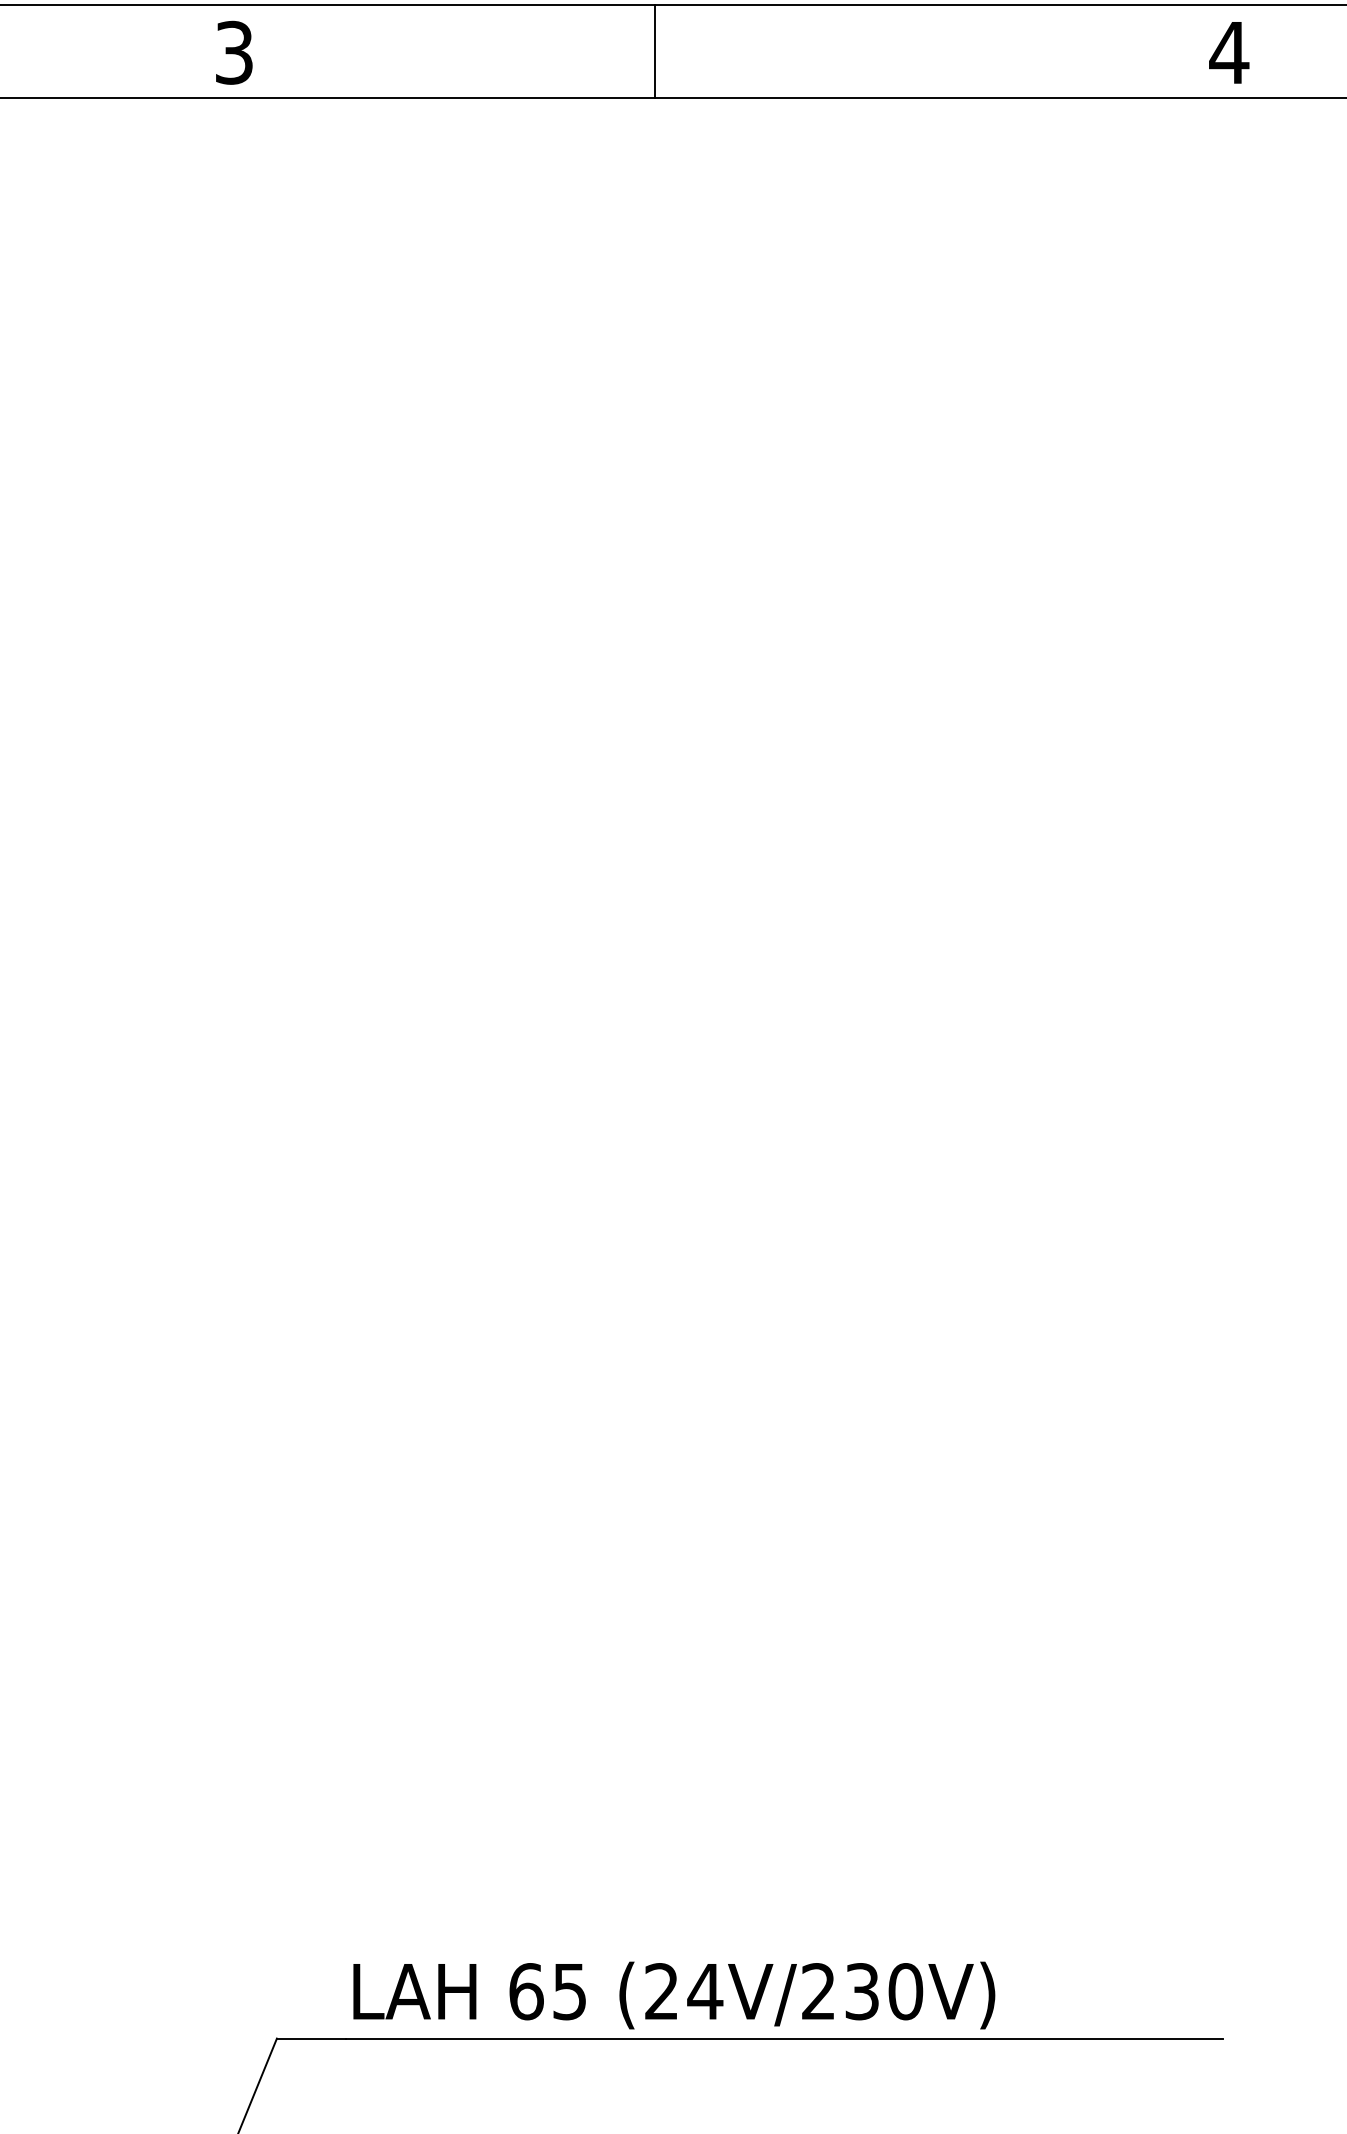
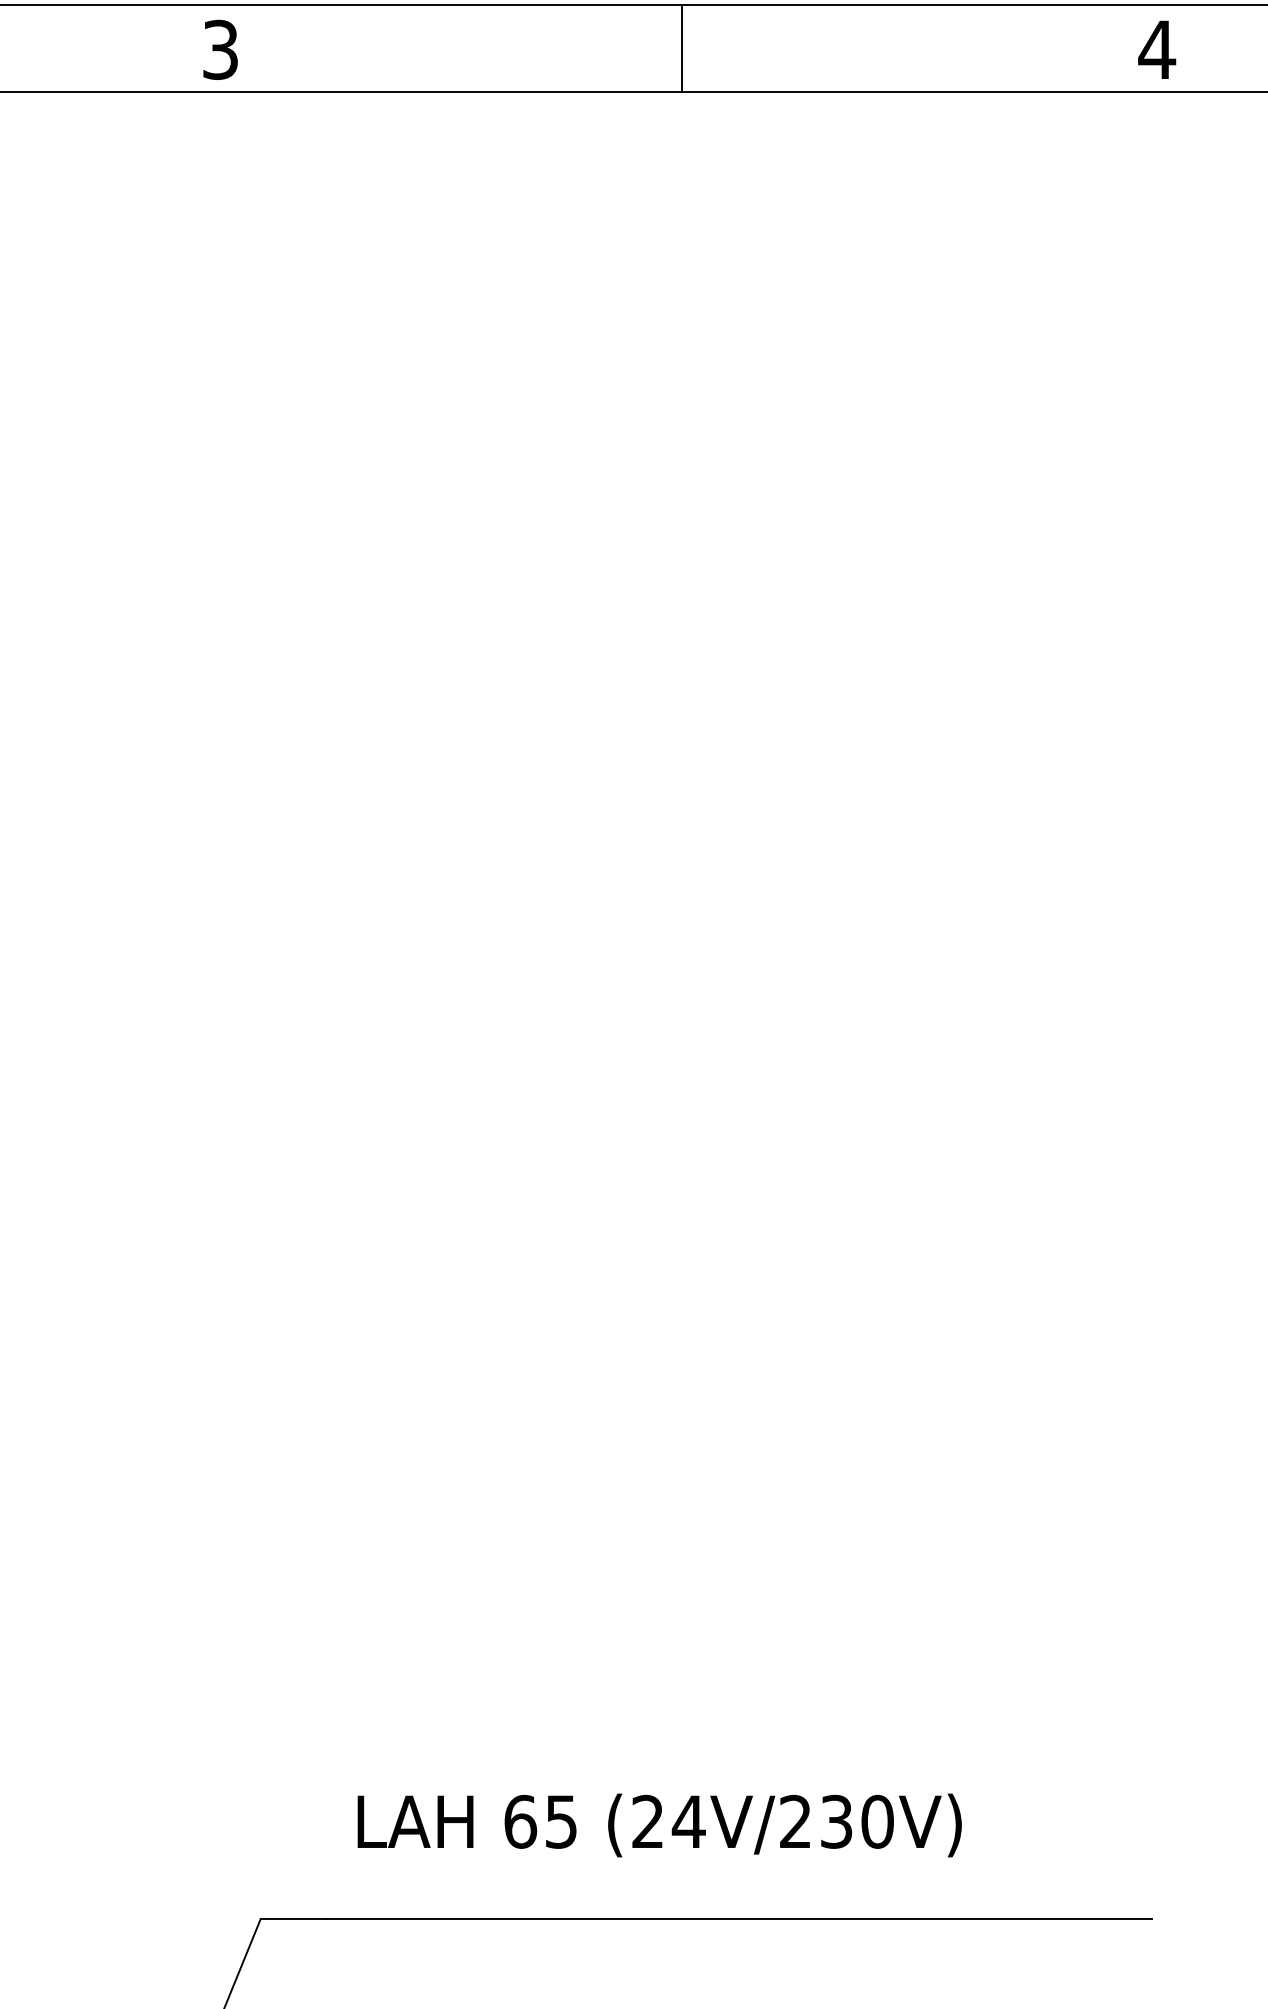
line: (654, 51) -> (681, 48), moved
text: (674, 1995) -> (659, 1825), moved

